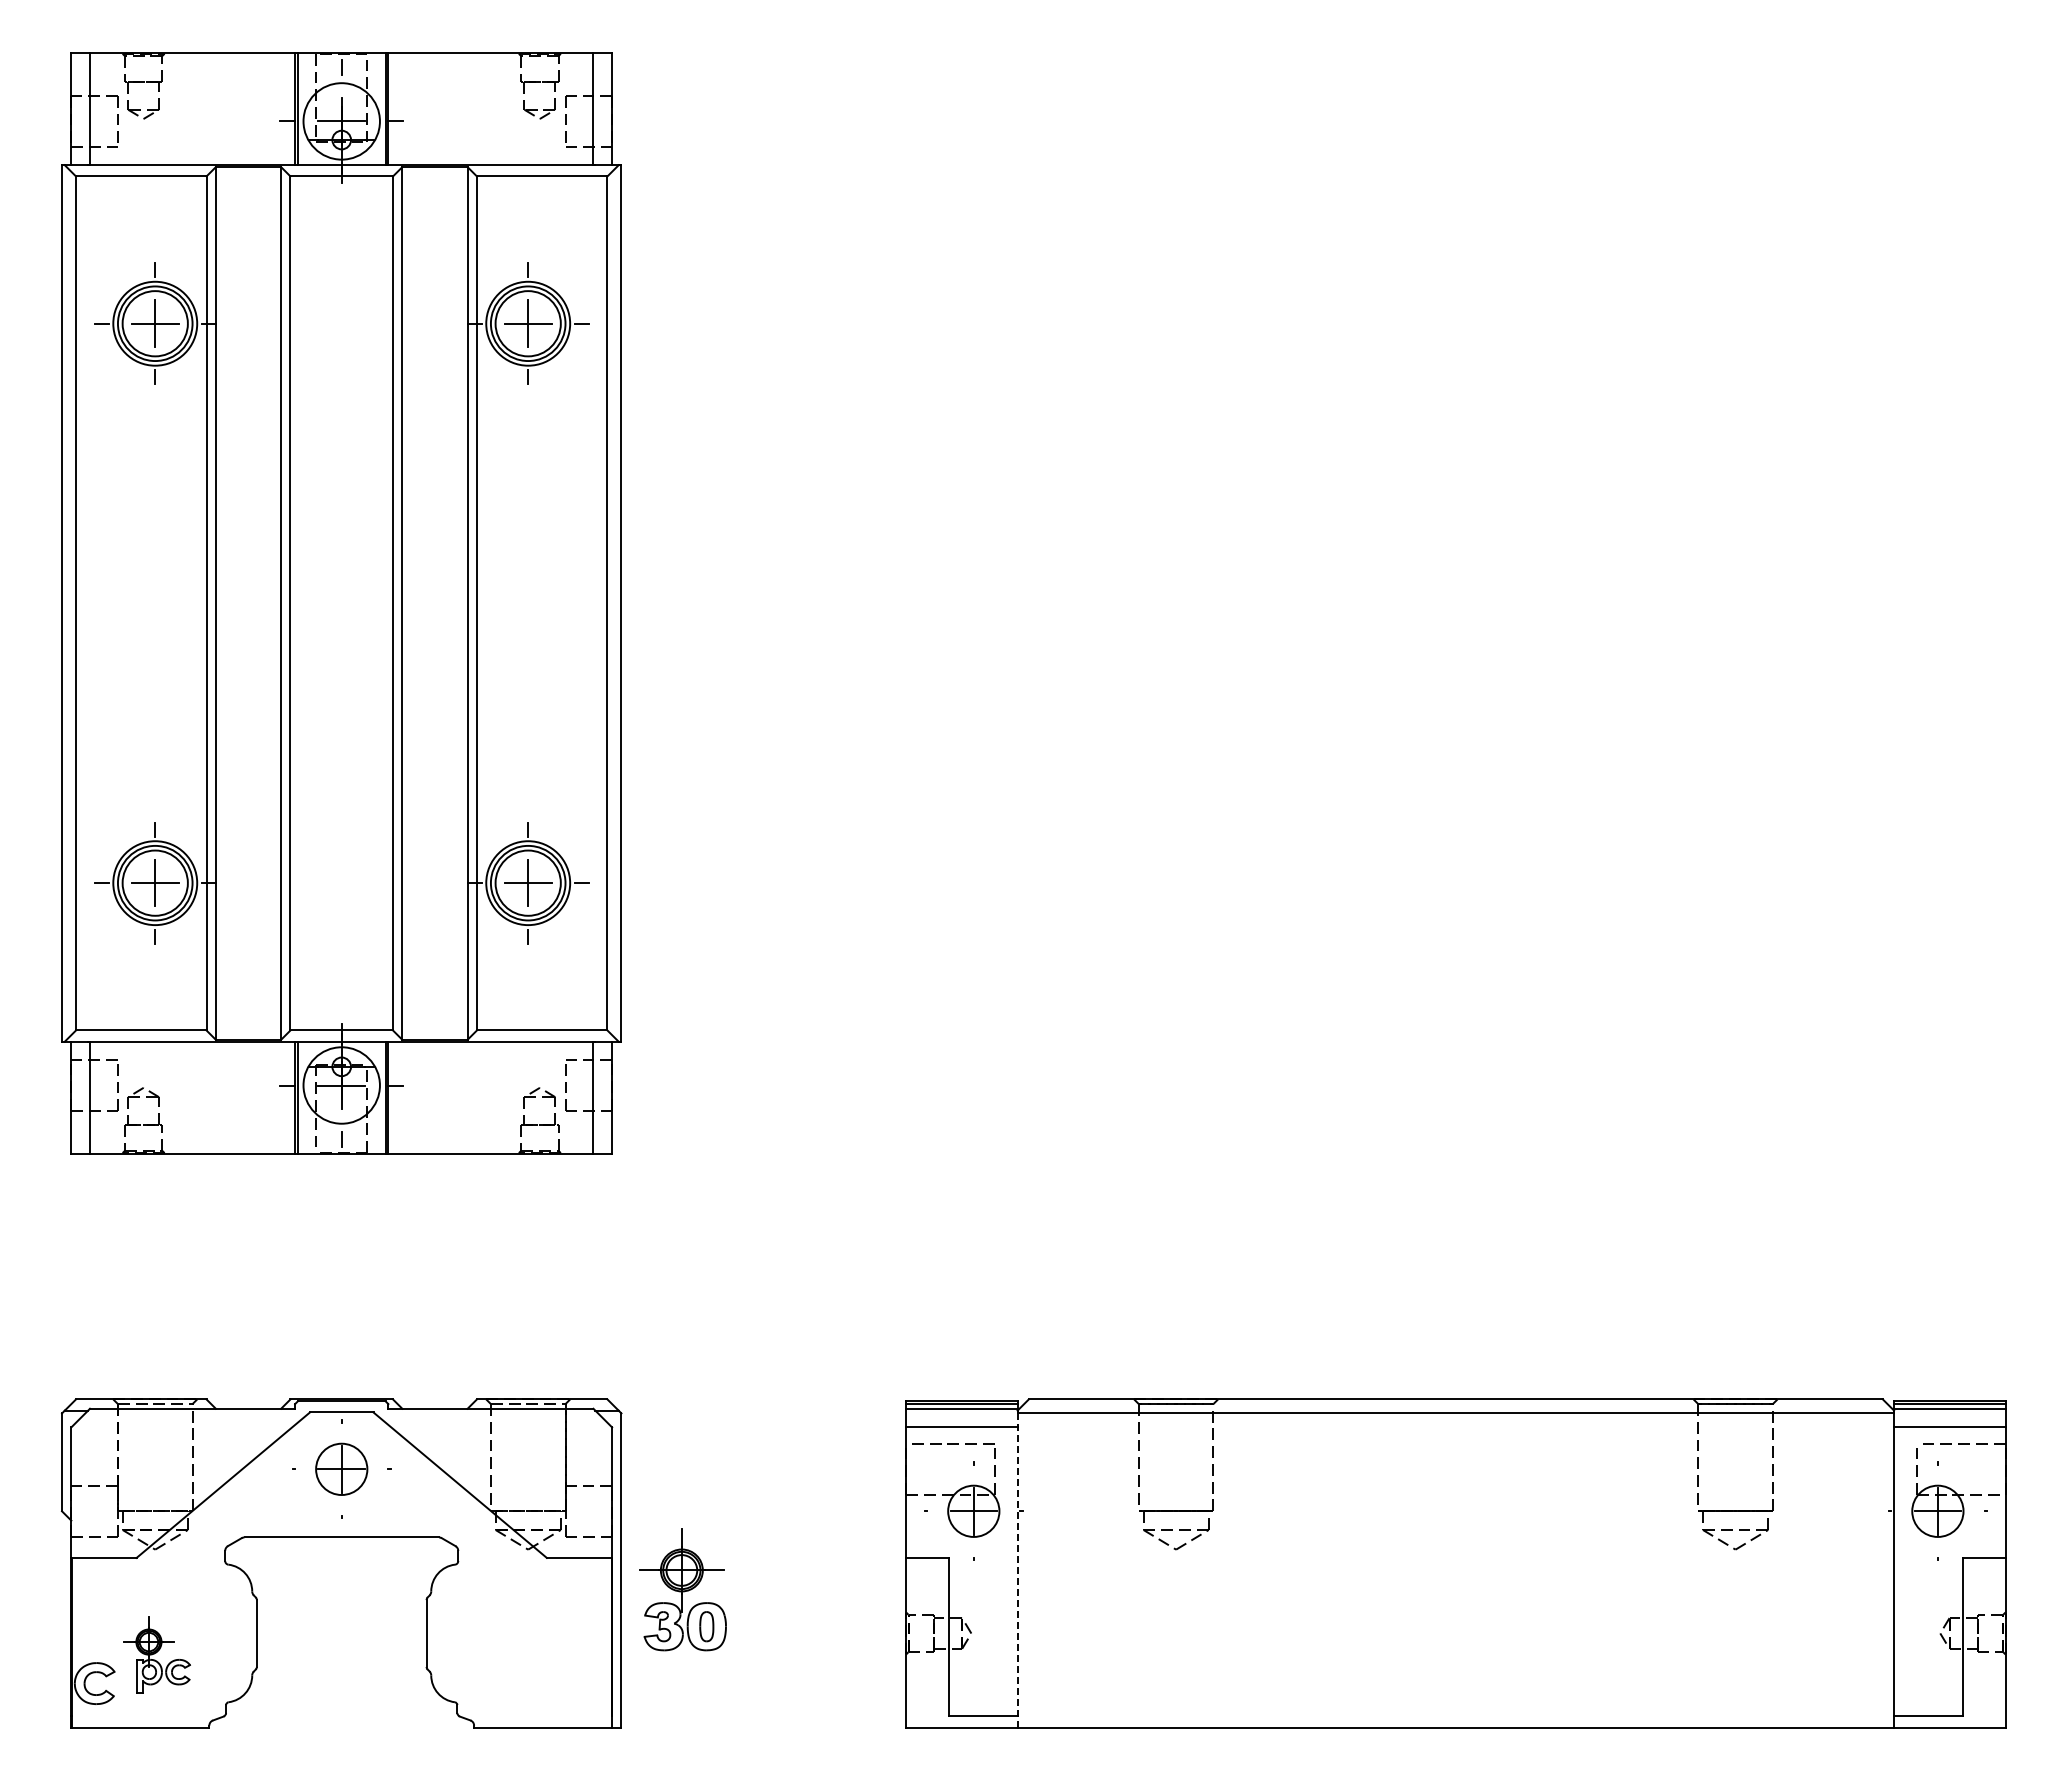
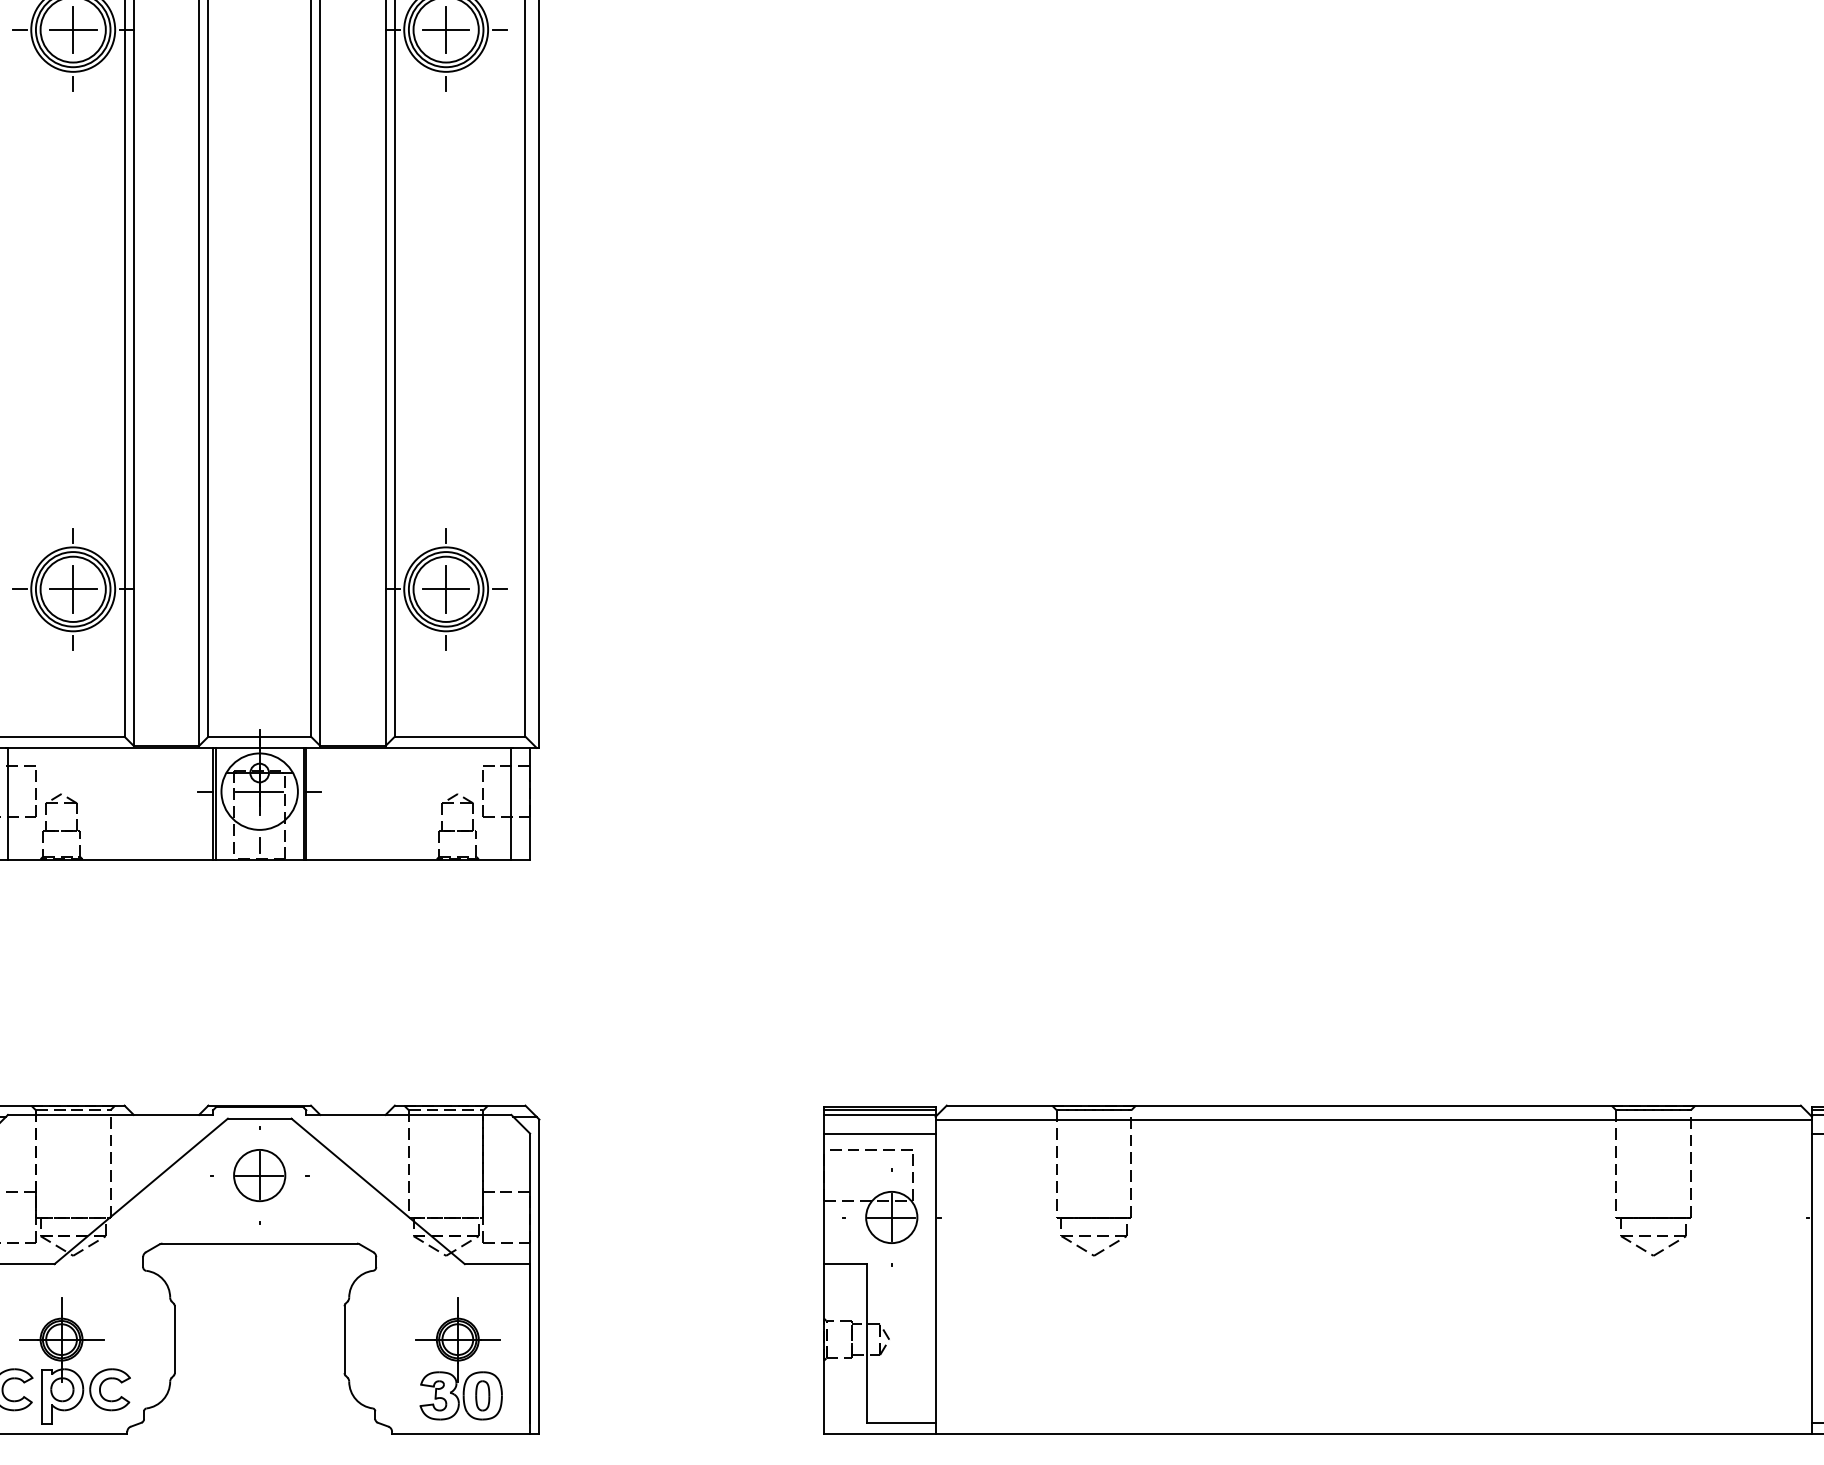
line: (1017, 1570) -> (935, 1276), dashed -> solid
part: (682, 1589) -> (458, 1358), moved
part: (156, 1654) -> (74, 1360), size x1.67

